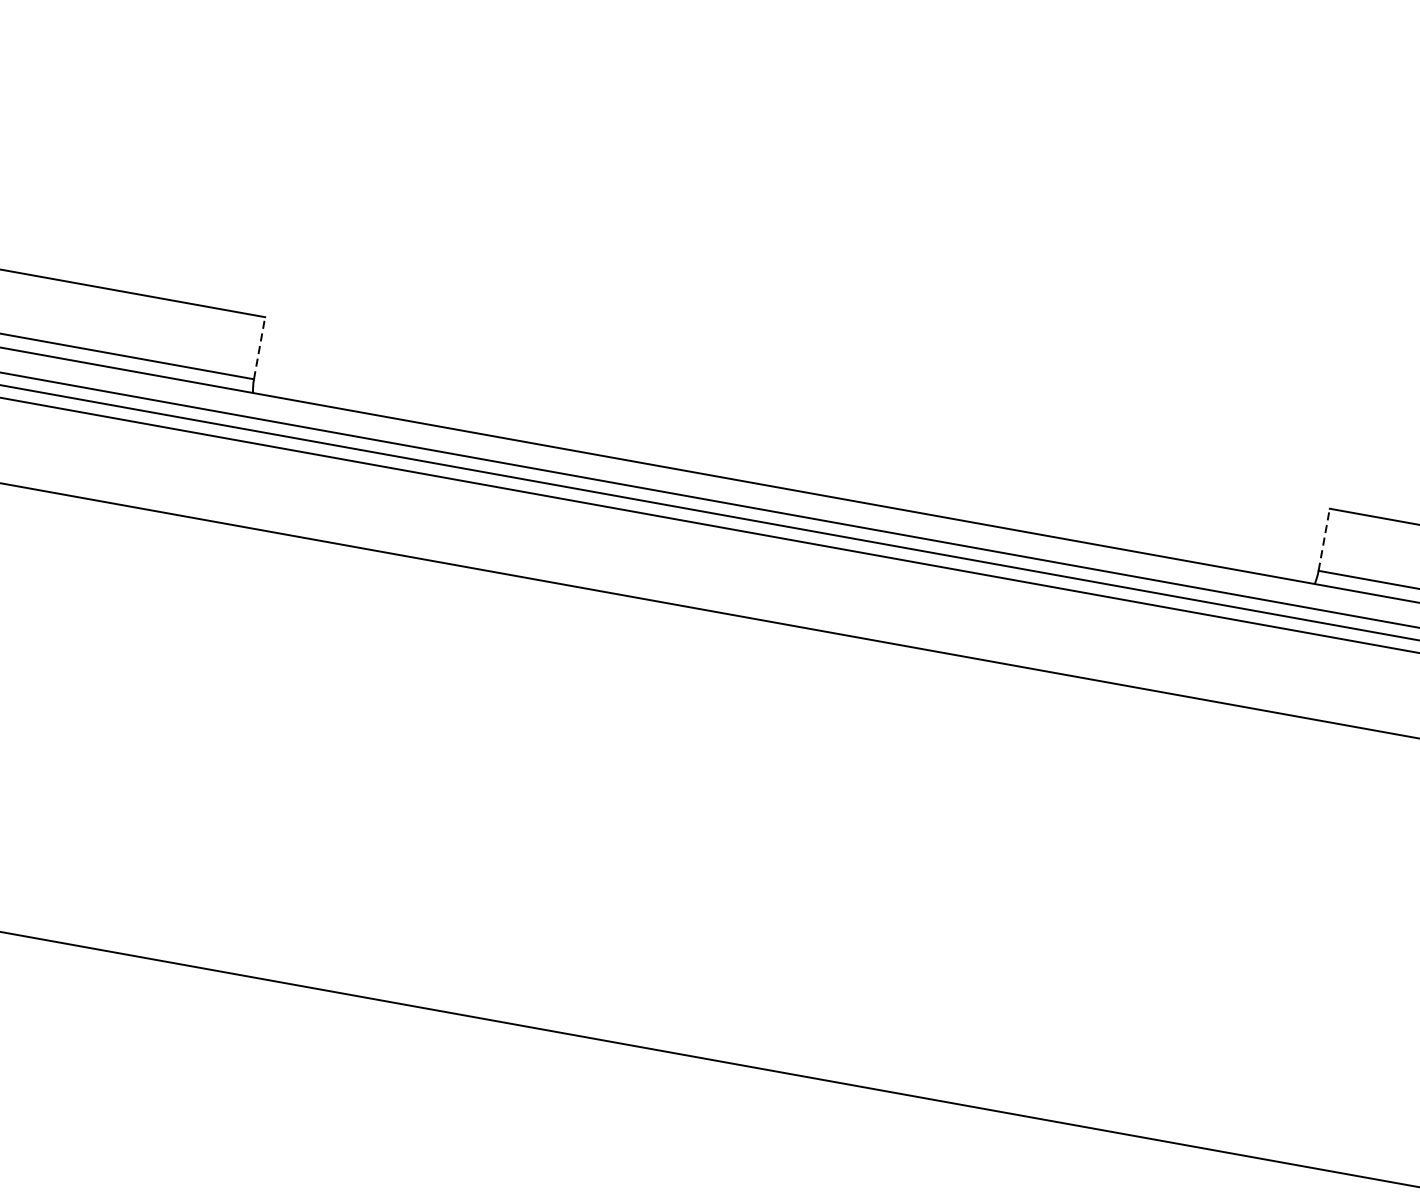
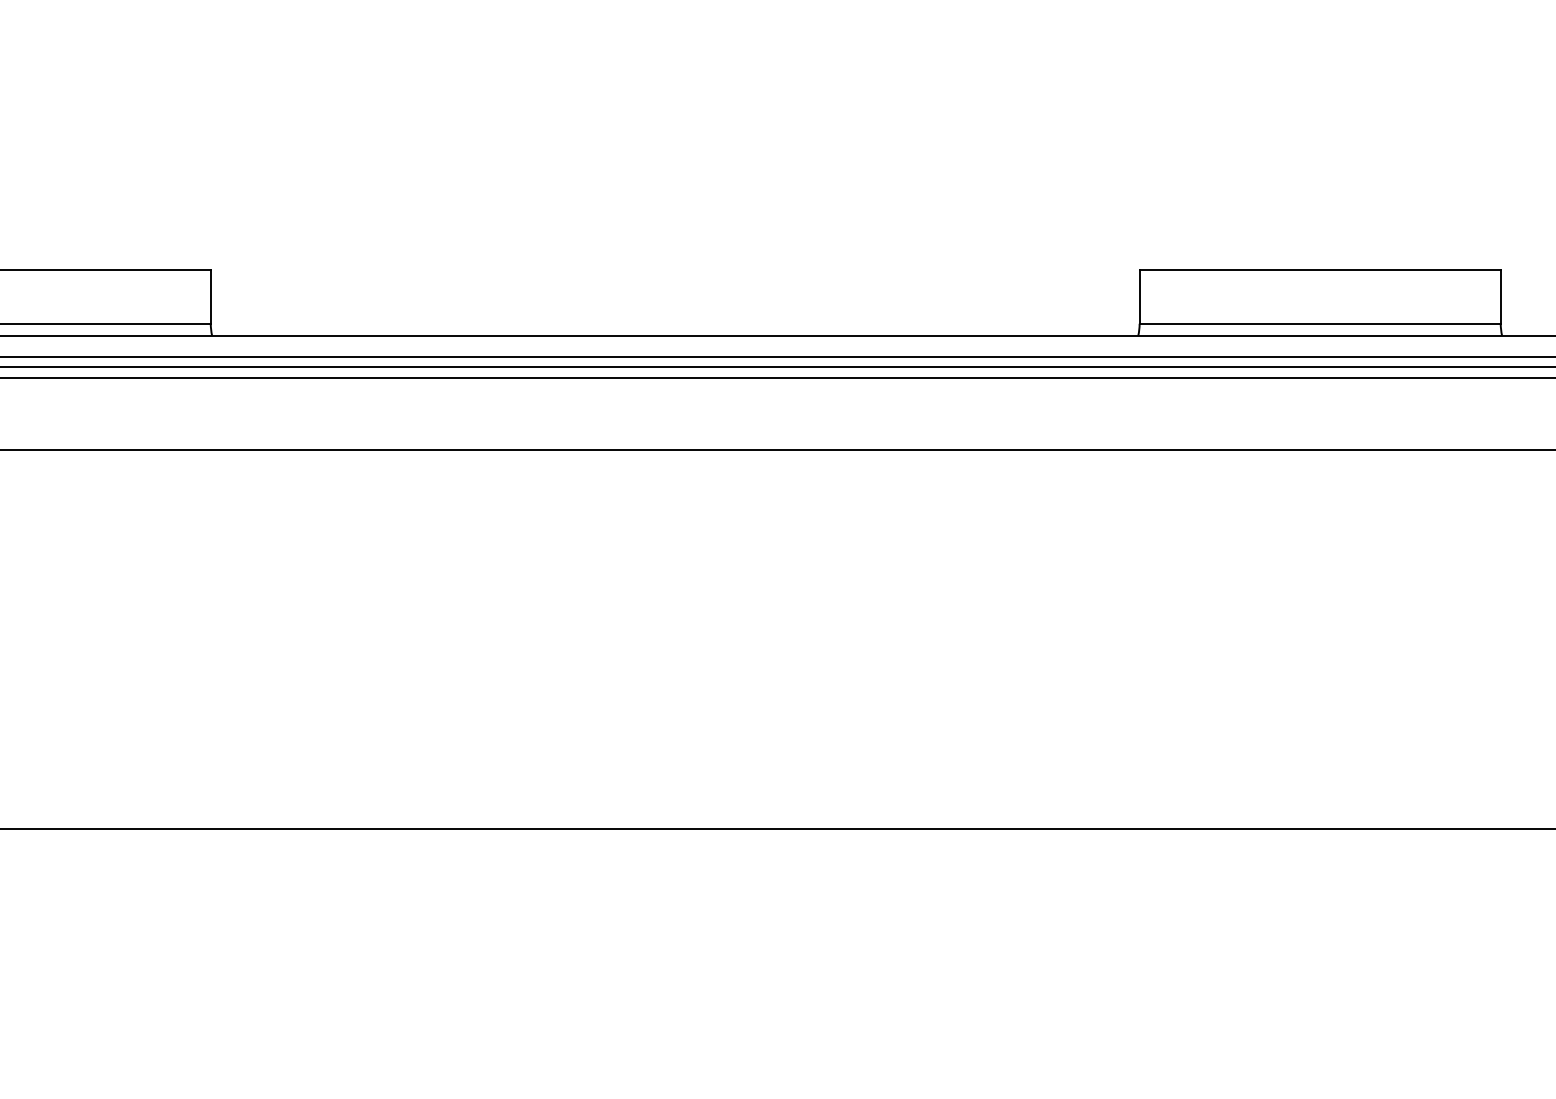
line: (259, 347) -> (210, 296), dashed -> solid
line: (1324, 539) -> (1139, 296), dashed -> solid

